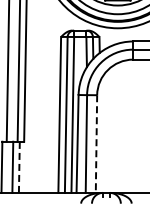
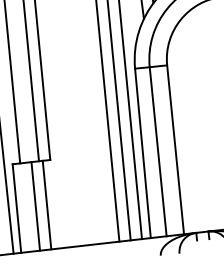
line: (96, 144) -> (175, 150), dashed -> solid
line: (19, 167) -> (47, 205), dashed -> solid

